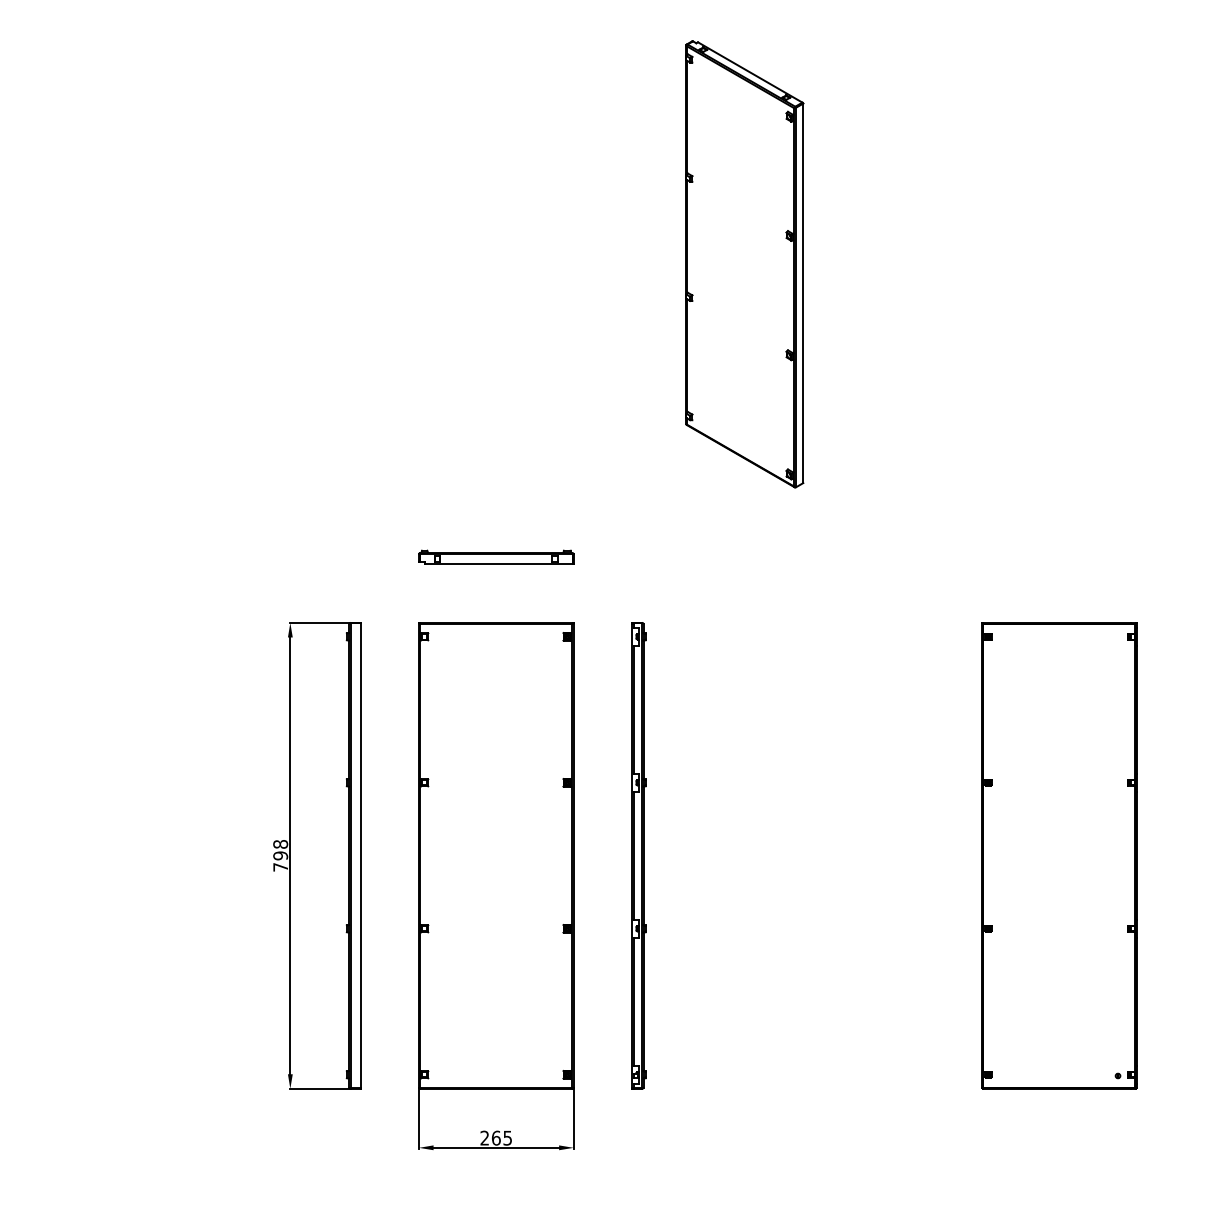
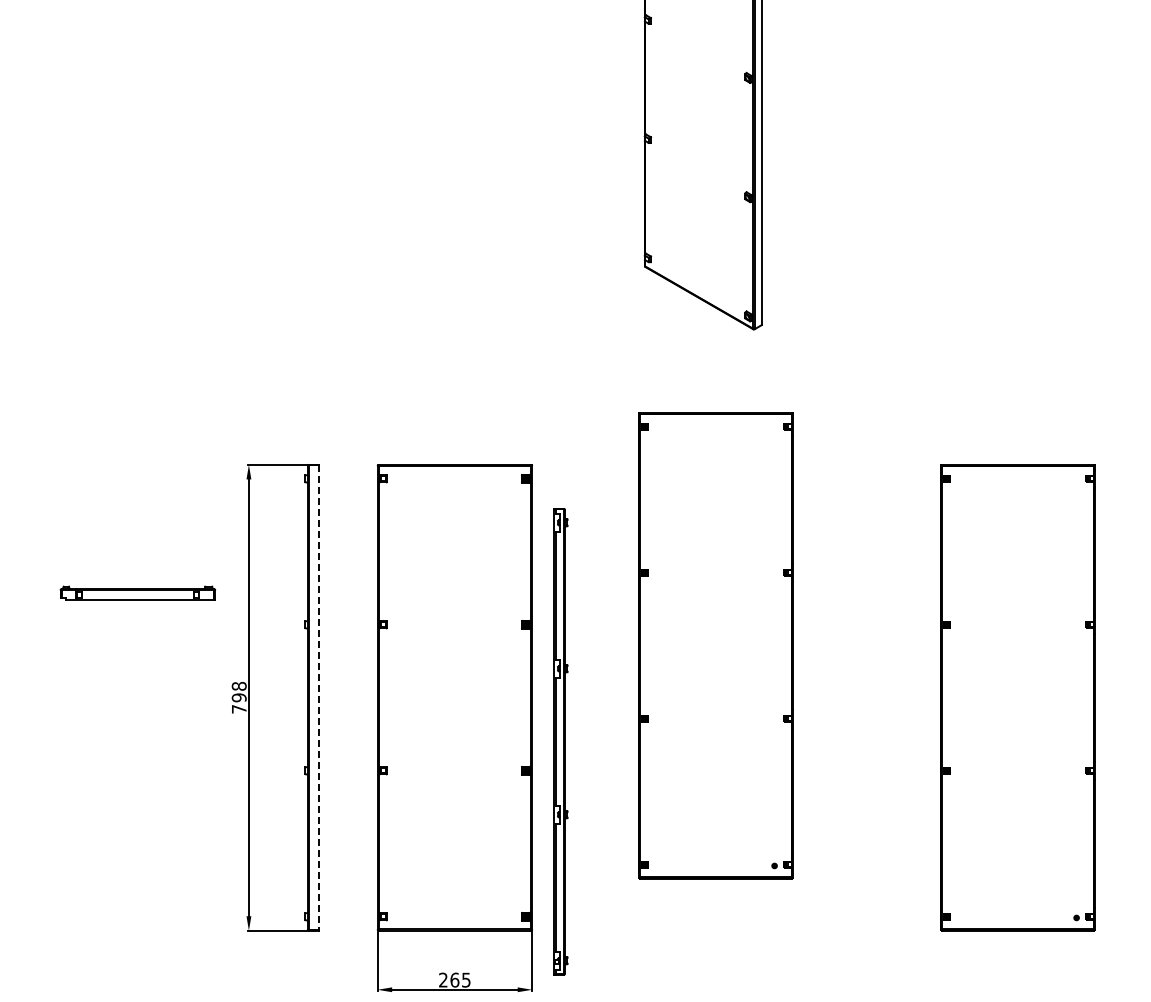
part: (496, 556) -> (138, 592), moved
part: (757, 803) -> (716, 645), added
part: (638, 855) -> (560, 741), moved
line: (360, 856) -> (319, 698), solid -> dashed

